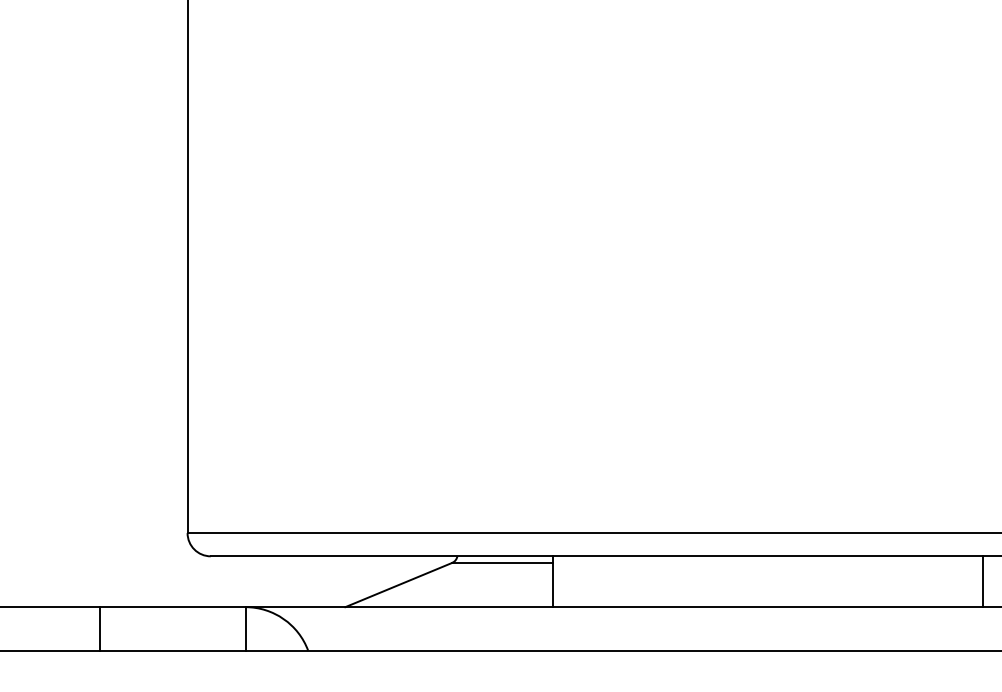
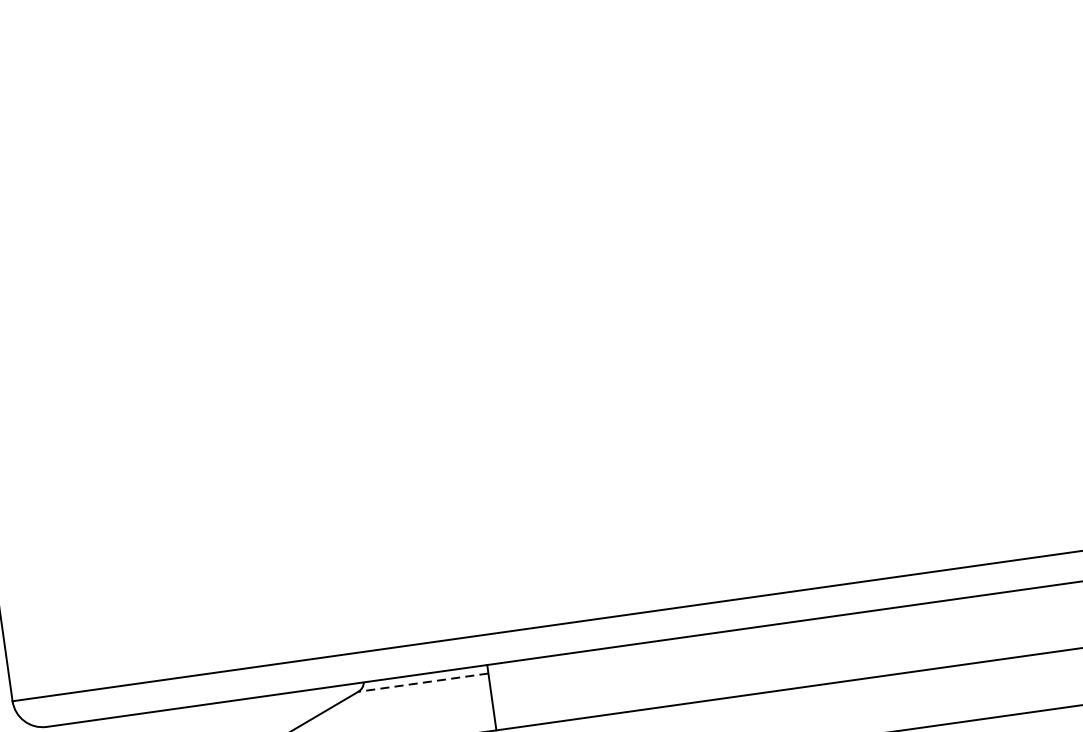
line: (502, 562) -> (423, 682), solid -> dashed
line: (982, 581) -> (1043, 619), removed

